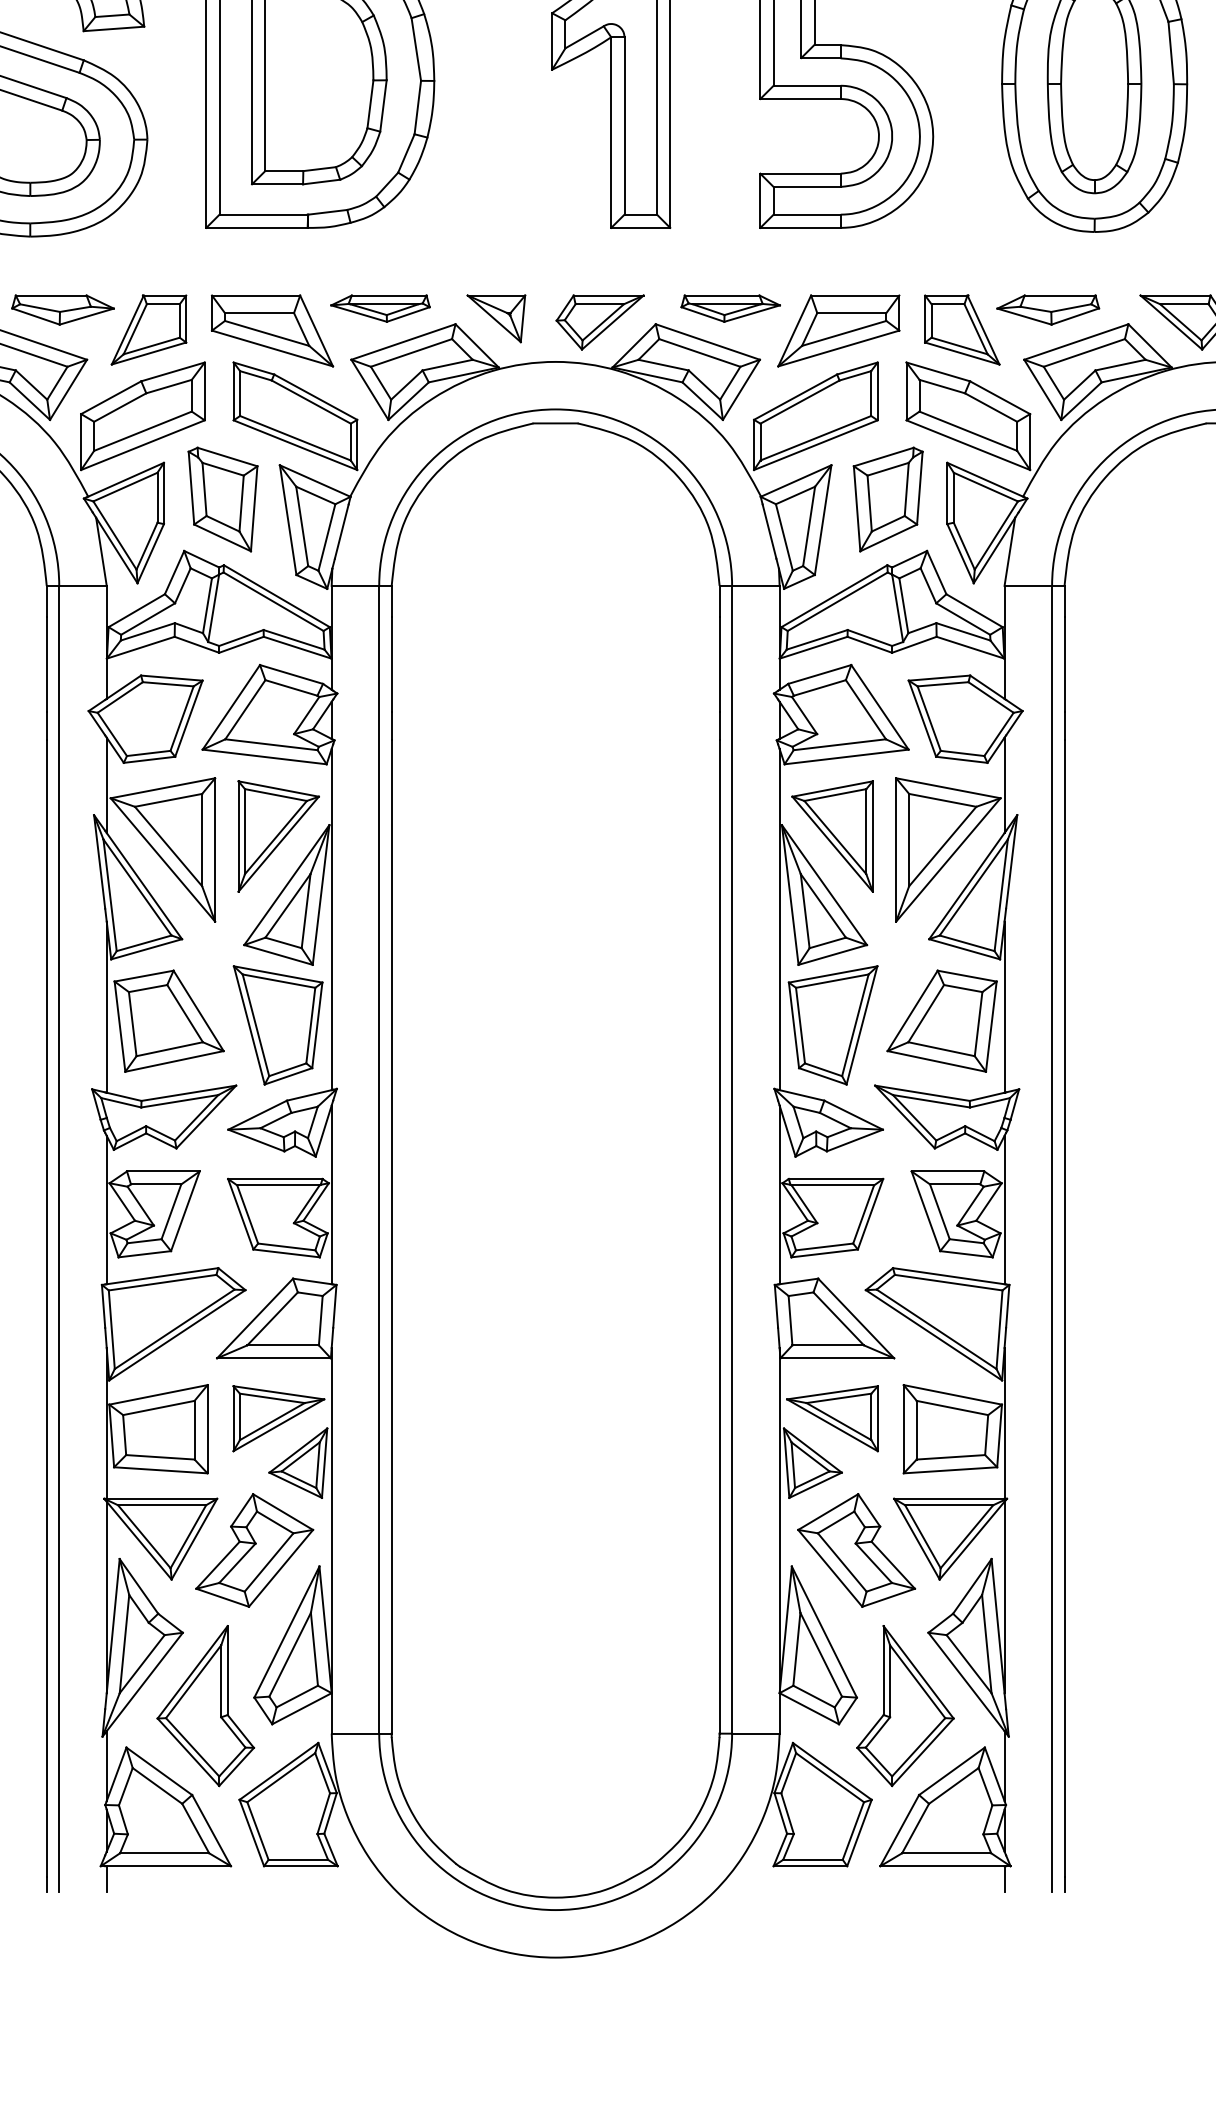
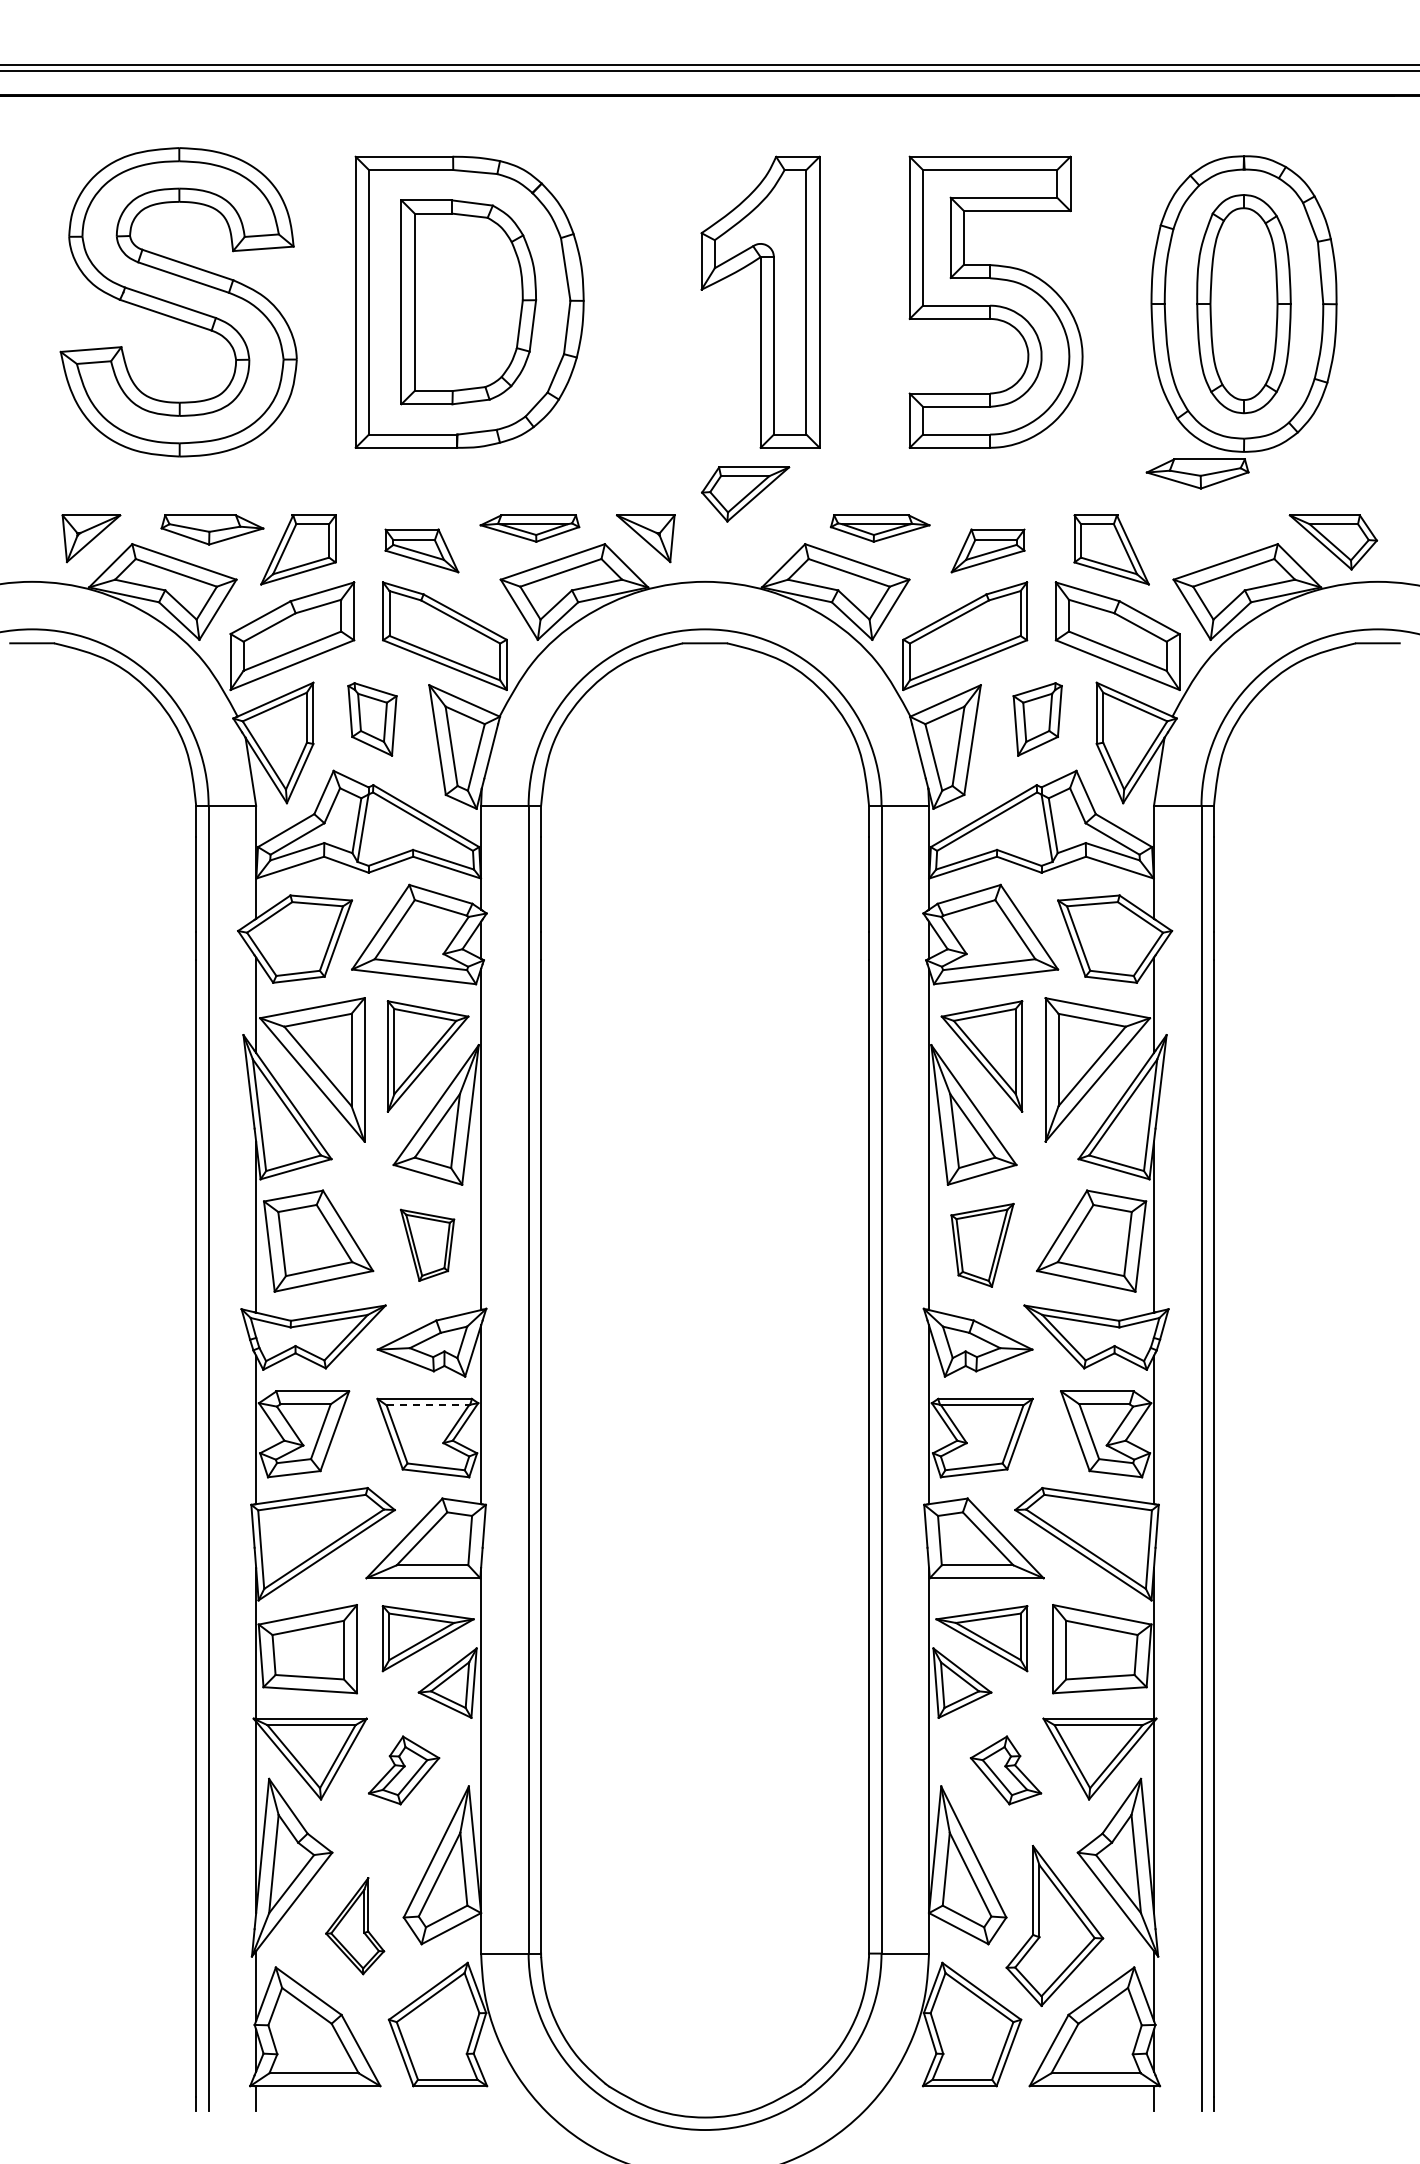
part: (1048, 309) -> (1197, 473), moved
part: (600, 322) -> (745, 494), moved
part: (272, 330) -> (421, 550), size x0.6
part: (838, 330) -> (987, 550), size x0.6
part: (223, 499) -> (372, 719), size x0.7
part: (888, 499) -> (1037, 719), size x0.7
part: (278, 1025) -> (427, 1245), size x0.6
part: (833, 1025) -> (982, 1245), size x0.7
line: (279, 1185) -> (428, 1405), solid -> dashed
part: (254, 1550) -> (403, 1770), size x0.6
part: (856, 1550) -> (1005, 1770), size x0.6
part: (205, 1706) -> (354, 1926), size x0.6

